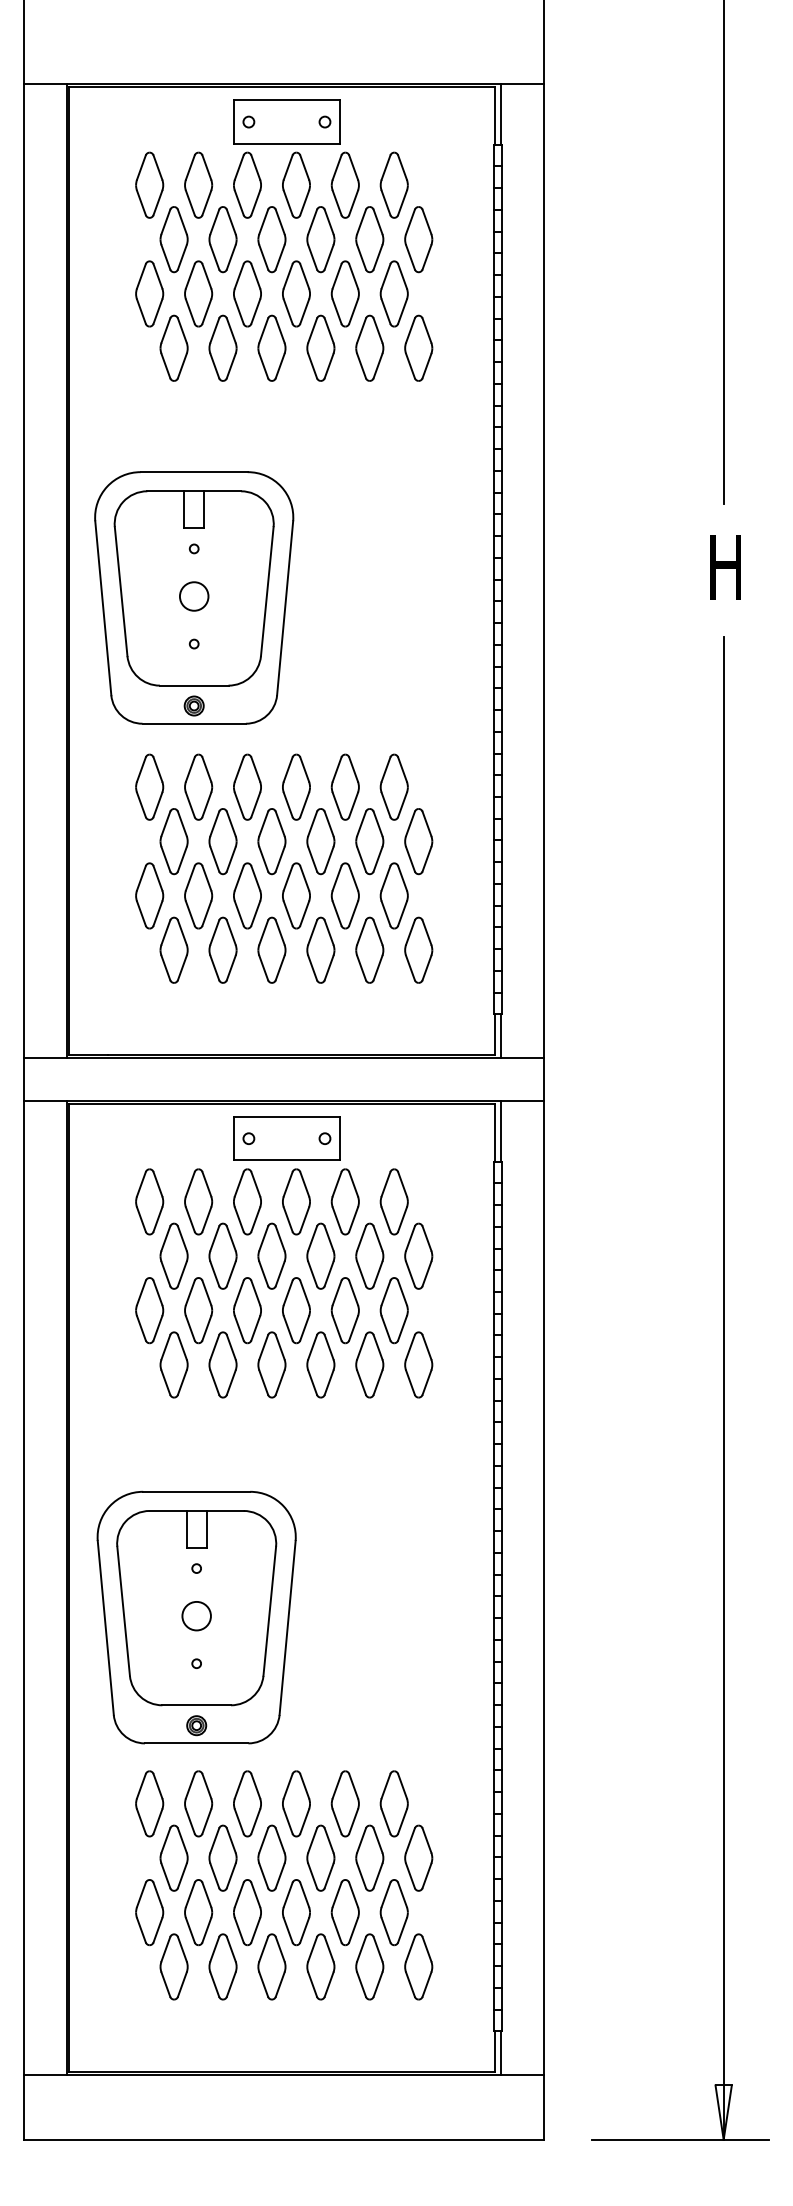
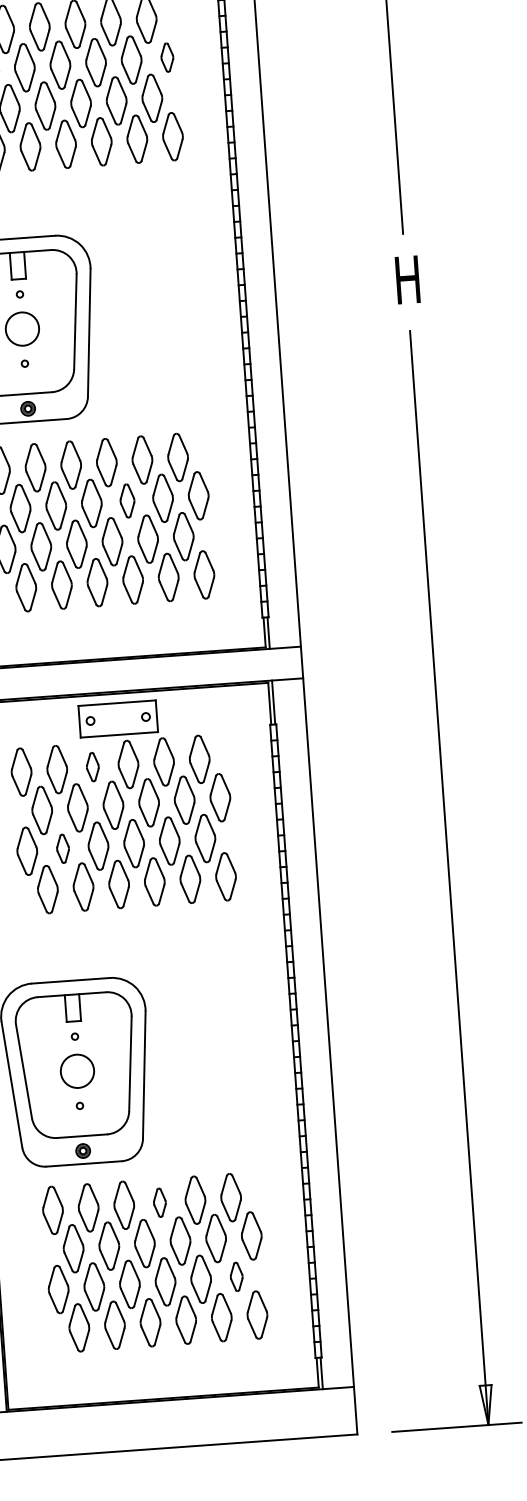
part: (418, 239) -> (167, 57), size x0.6
circle: (193, 596) -> (21, 329), size x1.6
part: (320, 841) -> (127, 500), size x0.7
part: (247, 1201) -> (92, 766), size x0.6
part: (198, 1310) -> (62, 848), size x0.6
circle: (196, 1615) -> (77, 1070), size x1.6
part: (296, 1803) -> (159, 1202), size x0.6
part: (393, 1912) -> (236, 1276), size x0.6

